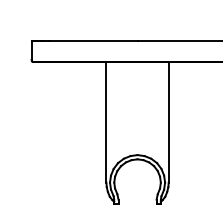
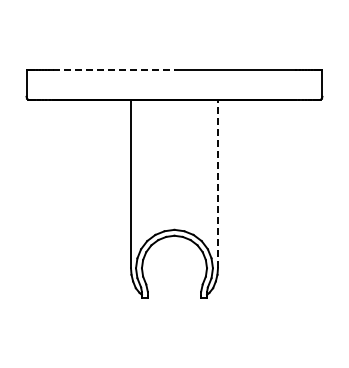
line: (93, 40) -> (113, 70), solid -> dashed
line: (168, 121) -> (217, 183), solid -> dashed

